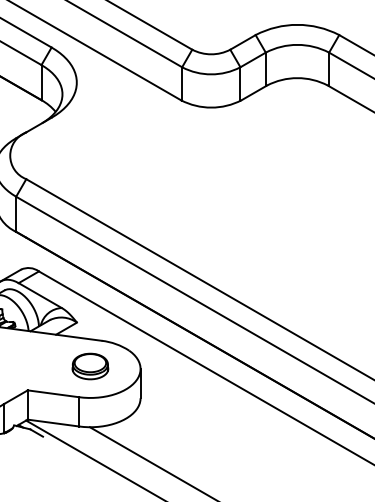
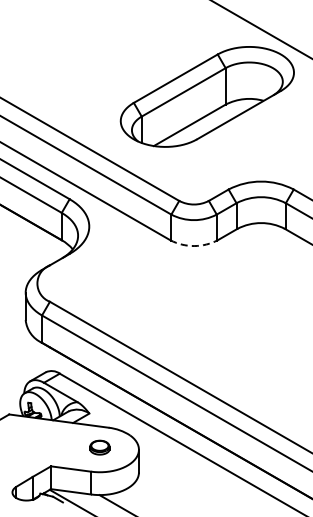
arc: (211, 108) -> (194, 246), solid -> dashed
part: (89, 366) -> (99, 447), size x0.7

